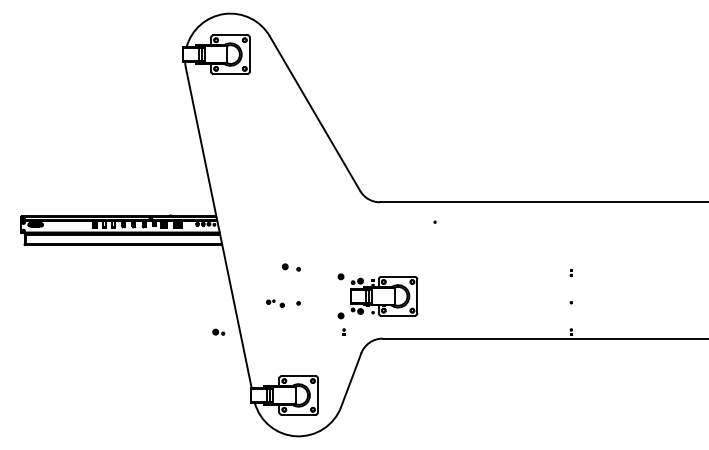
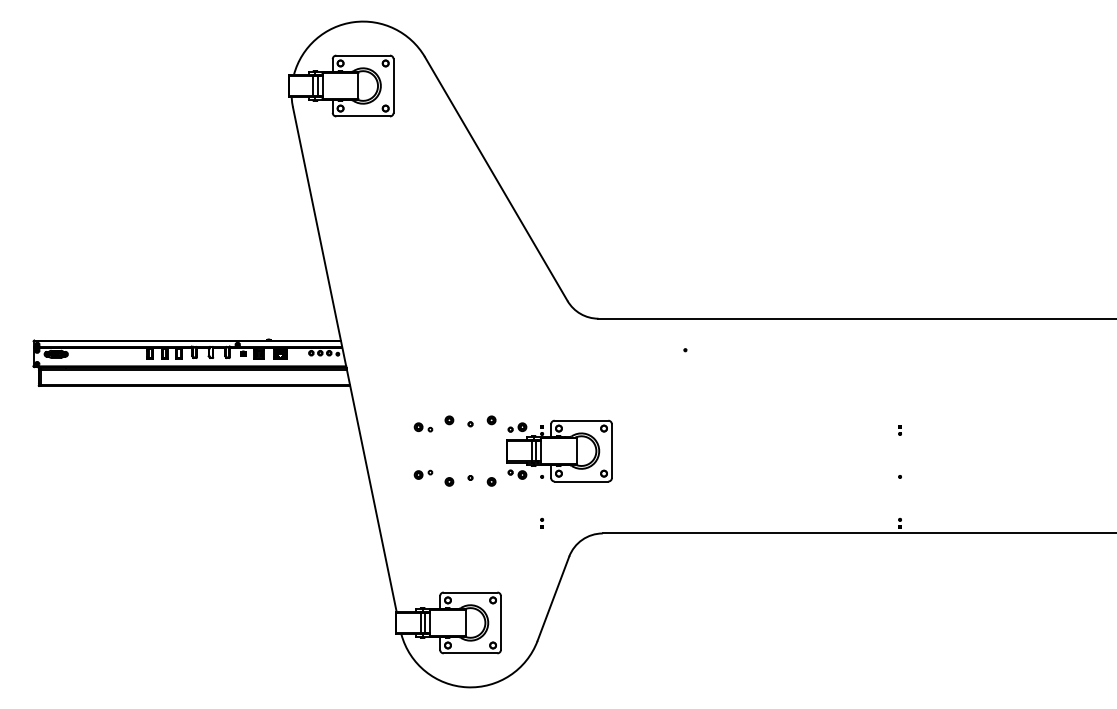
part: (377, 296) -> (549, 451), moved
part: (275, 303) -> (434, 478), size x1.43
part: (218, 331) -> (423, 426), moved

